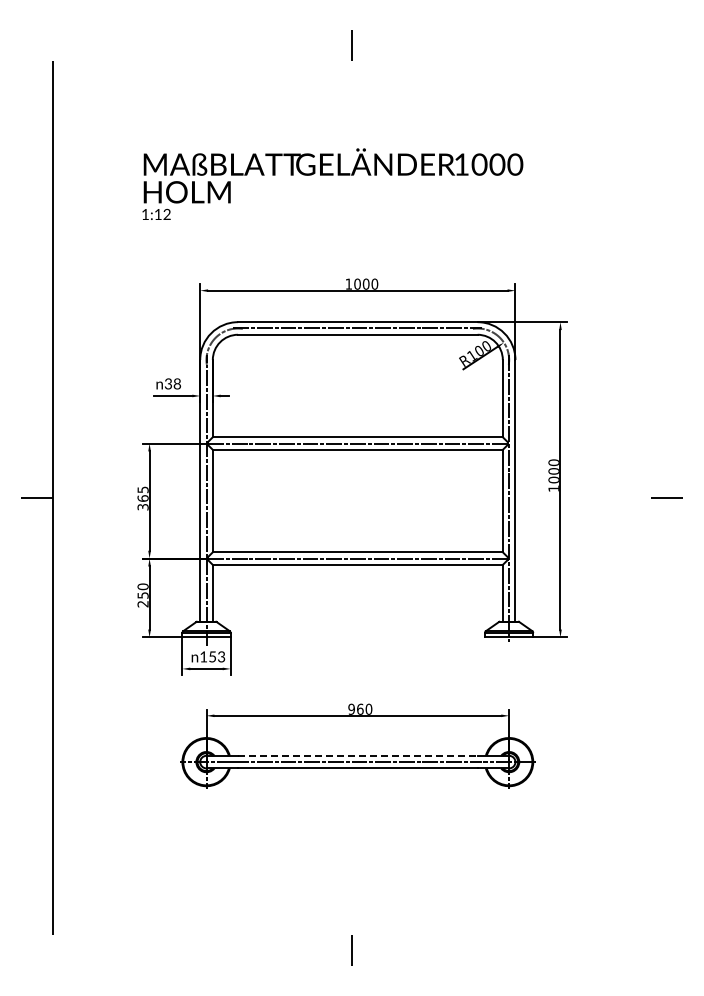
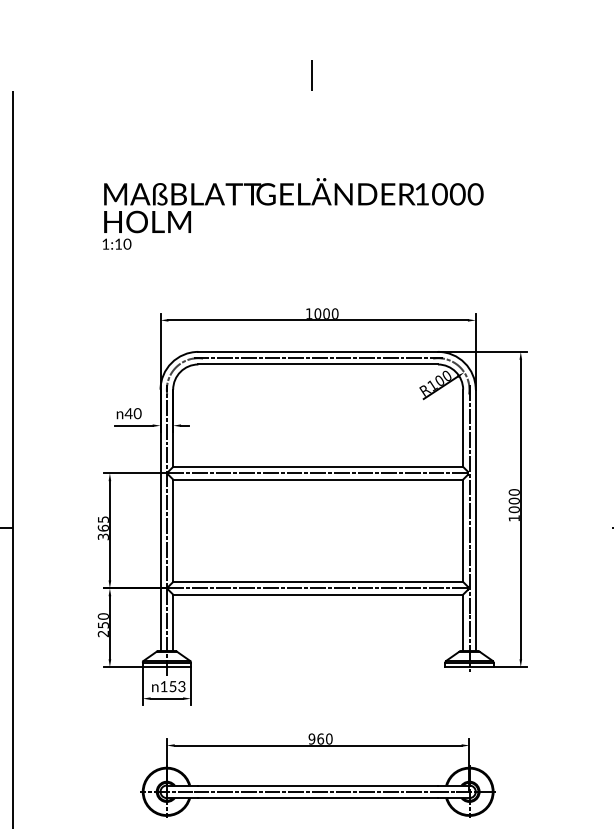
text: (167, 214) -> (127, 244), 1:12 -> 1:10
text: (172, 383) -> (132, 413), 38 -> 40
line: (357, 755) -> (317, 785), dashed -> solid

